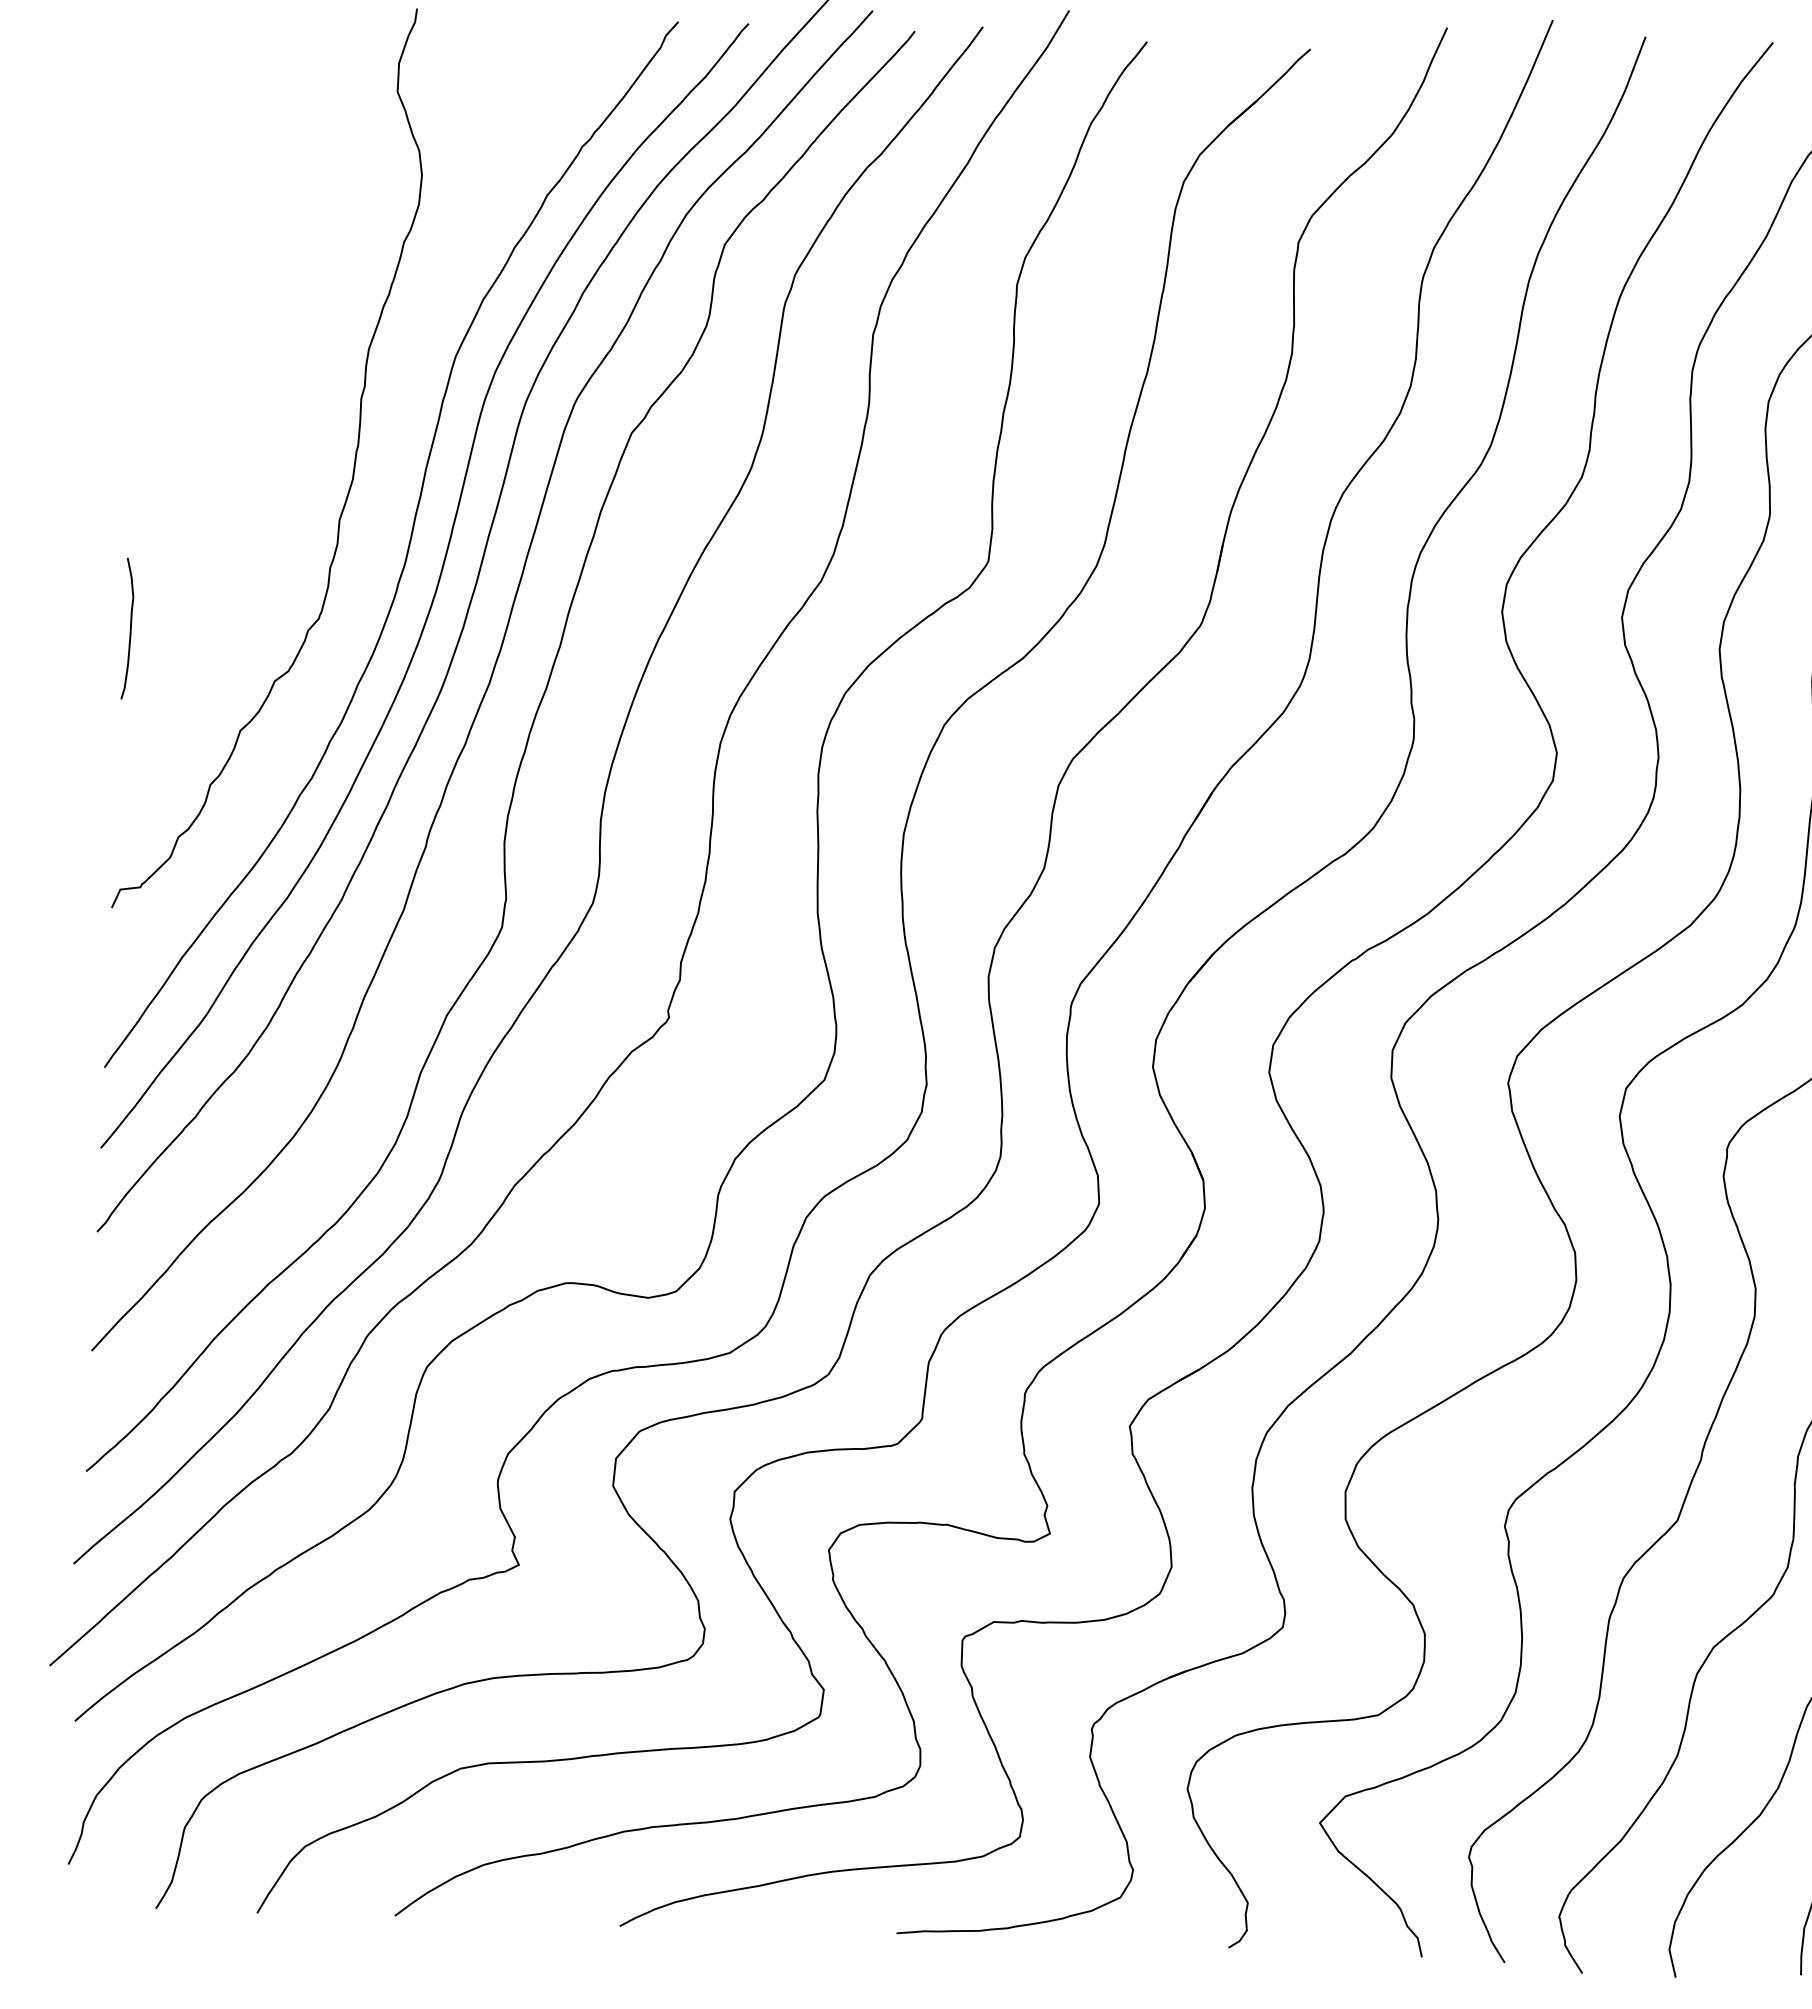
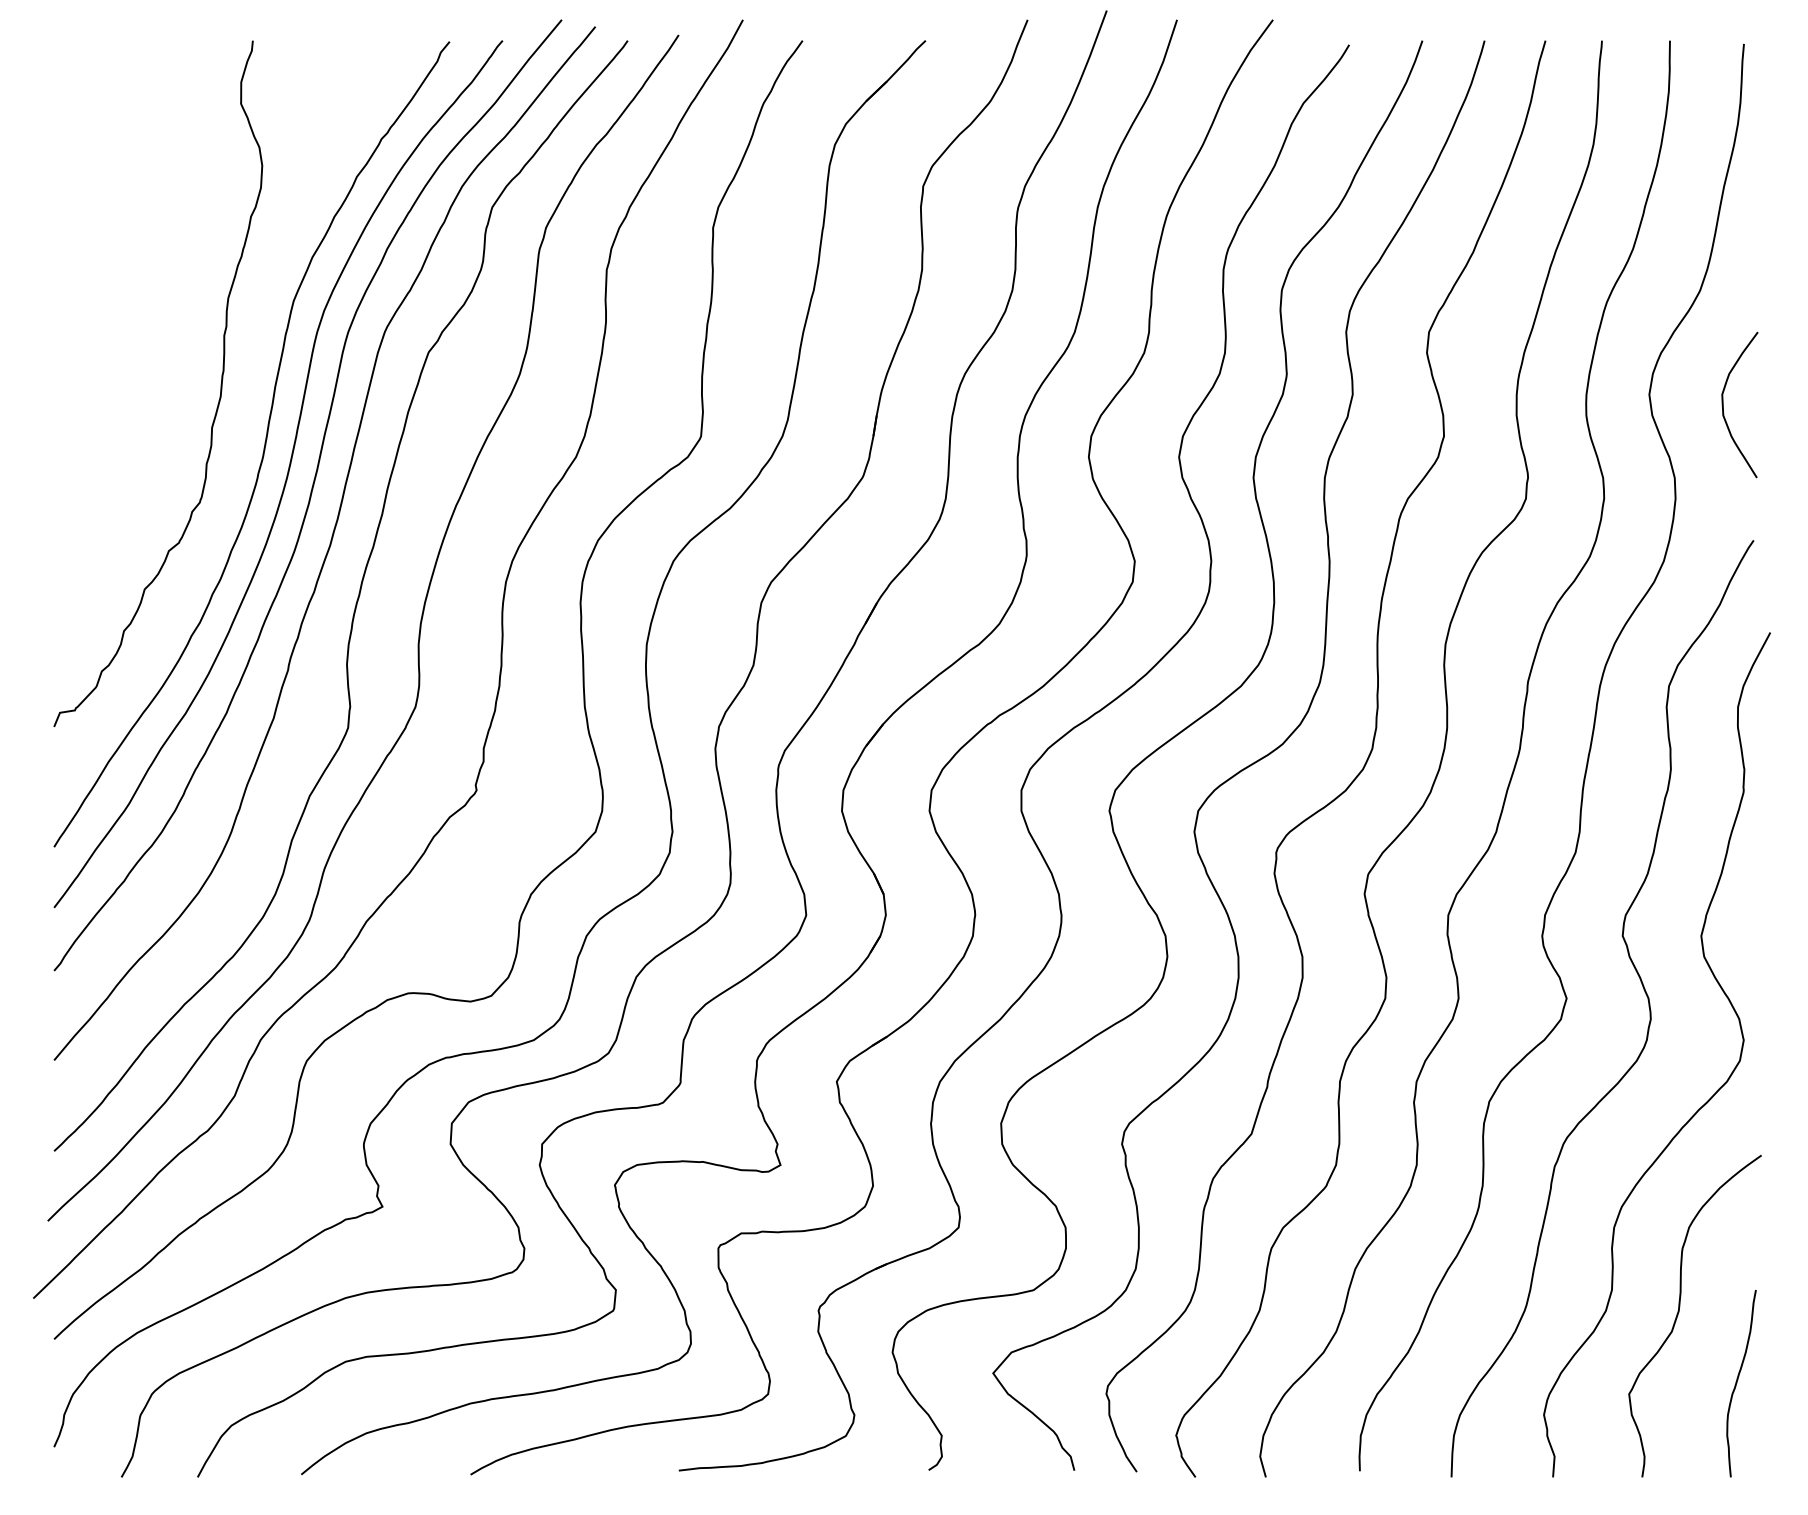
curve: (130, 628) -> (58, 516), removed

